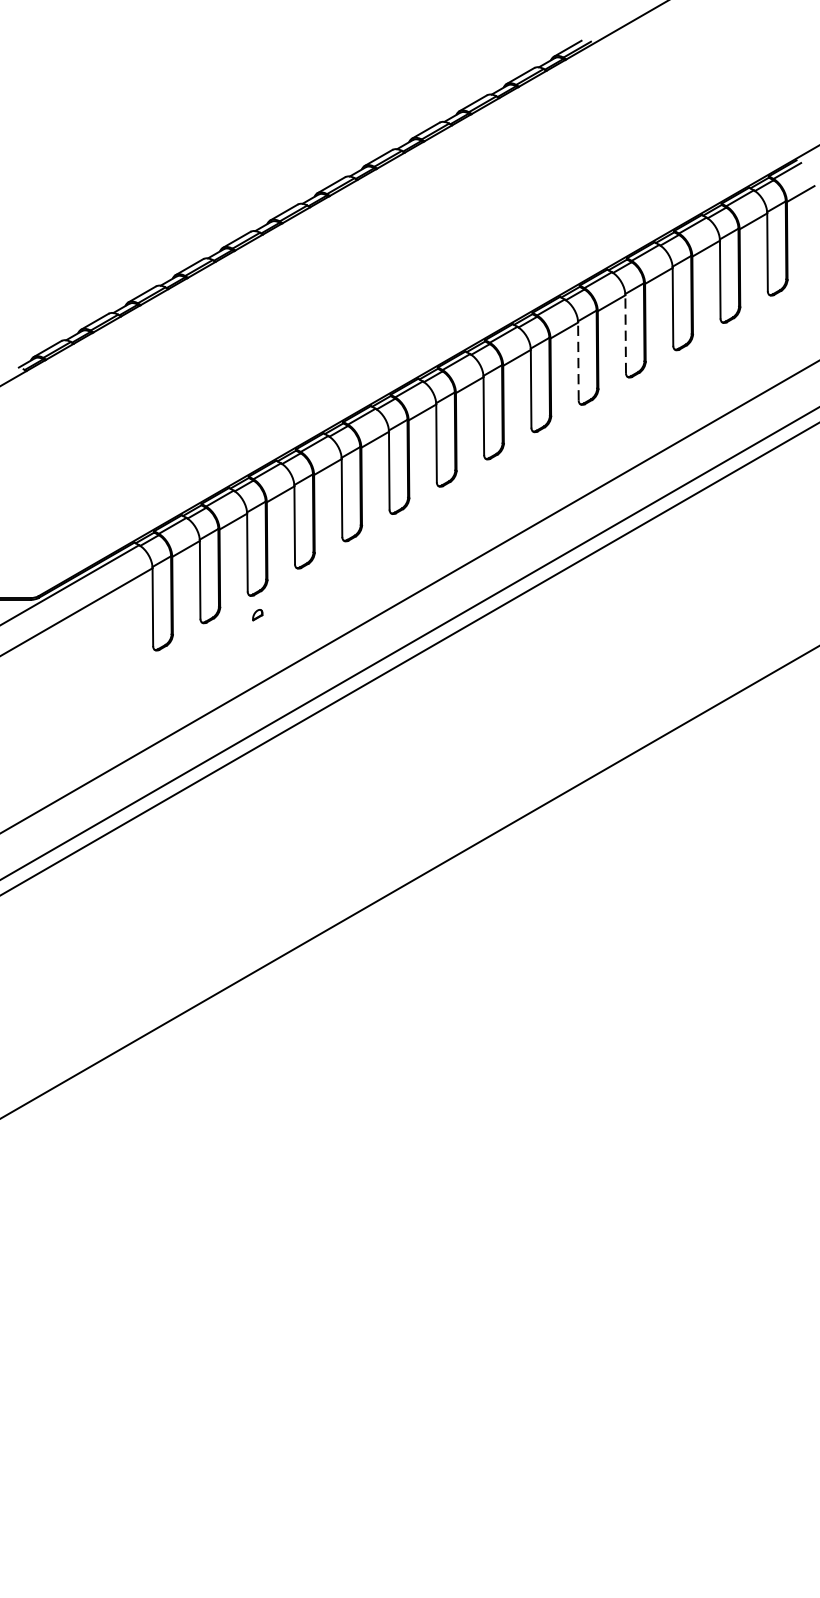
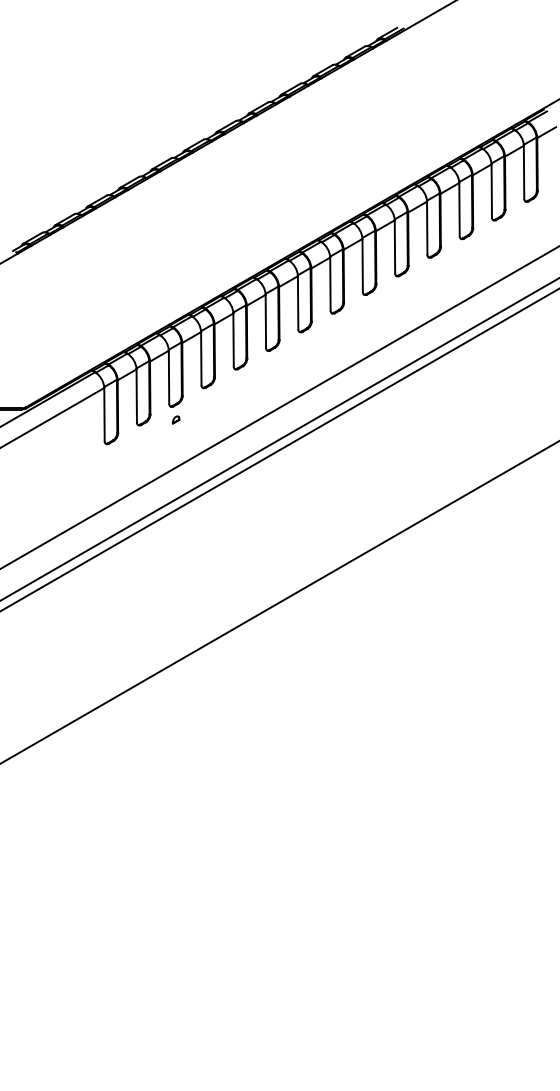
line: (626, 334) -> (427, 228), dashed -> solid
line: (577, 360) -> (394, 246), dashed -> solid

